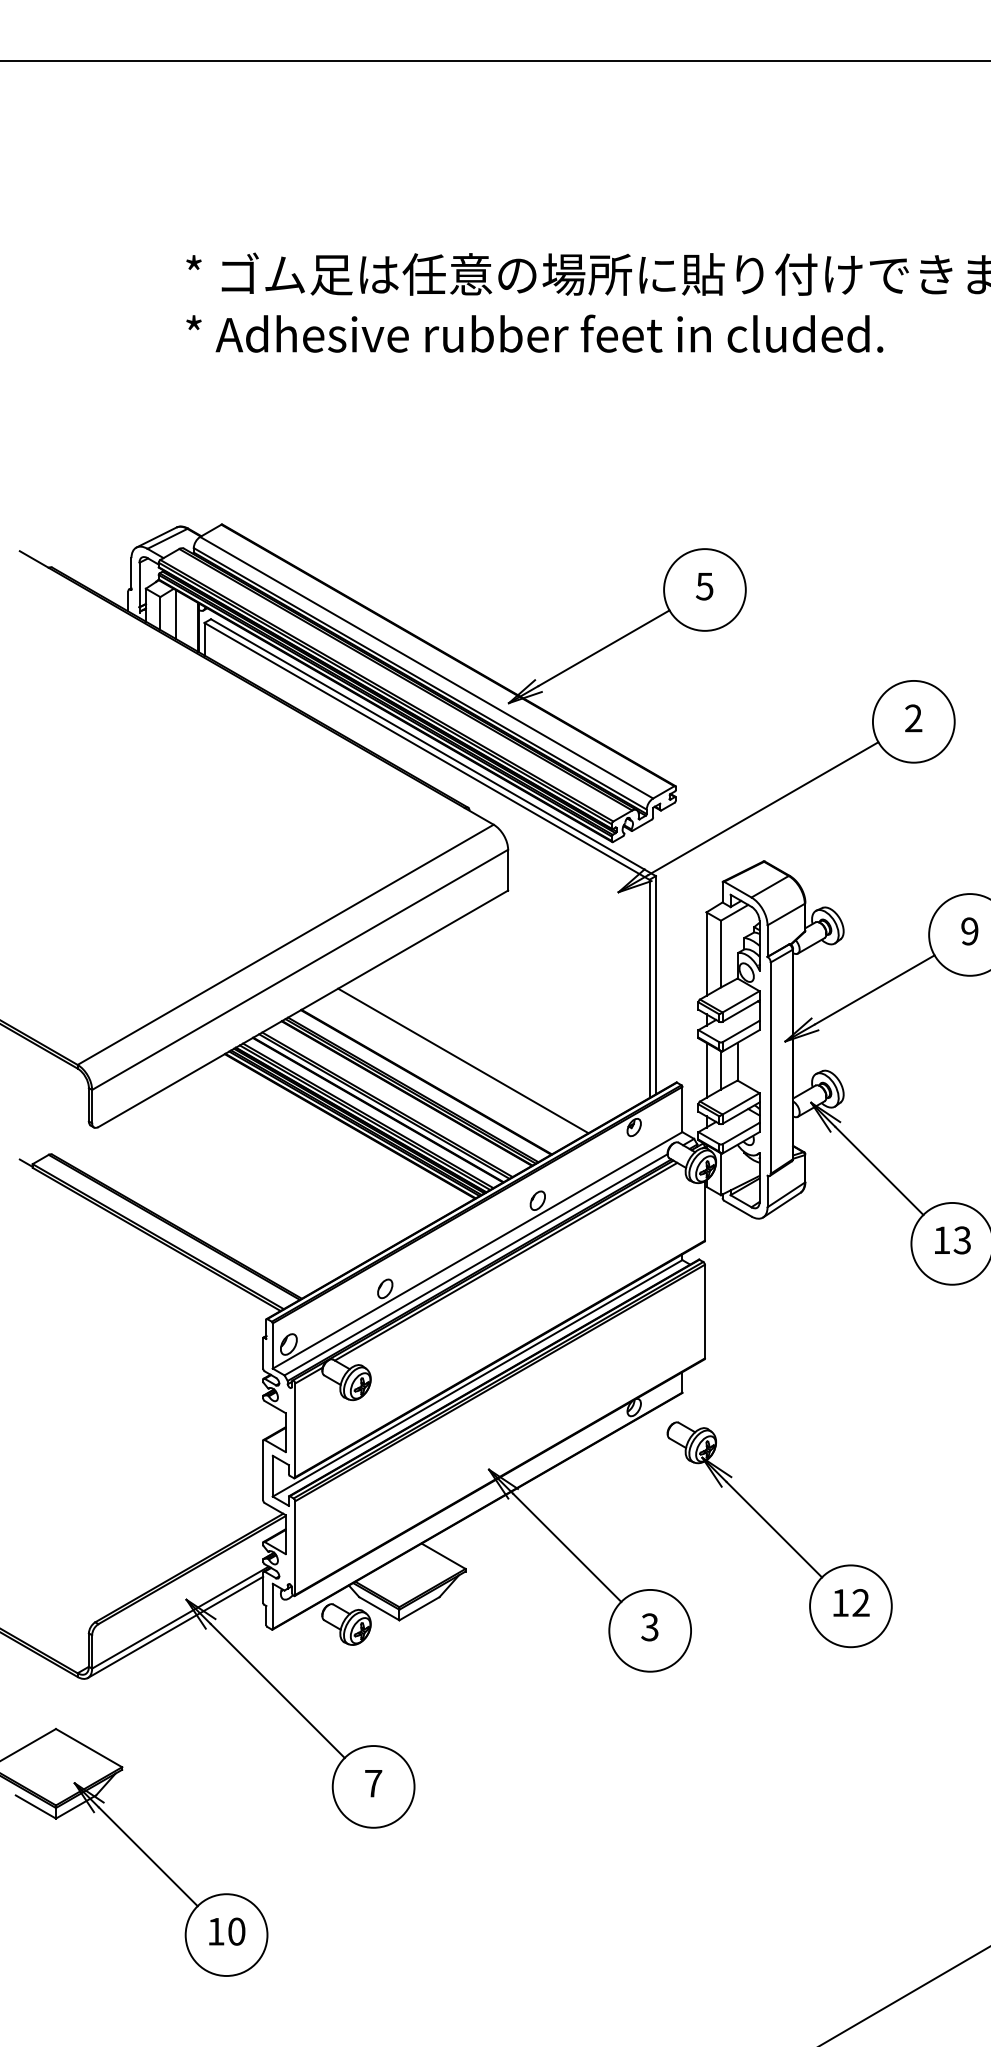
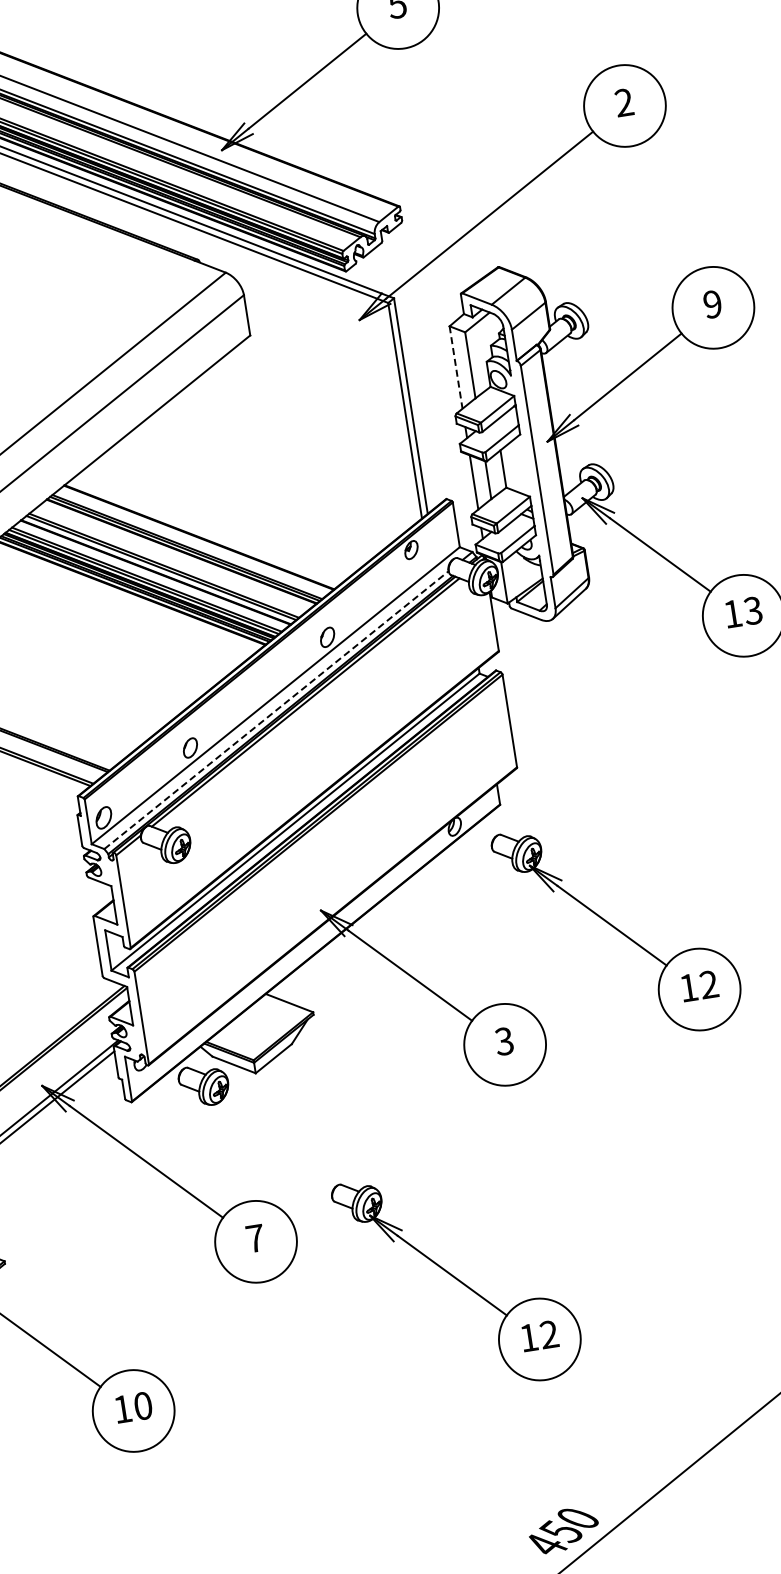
line: (706, 954) -> (456, 367), solid -> dashed
line: (463, 1060) -> (232, 510), removed
line: (476, 1264) -> (276, 709), solid -> dashed
part: (567, 1855) -> (458, 1279), added

